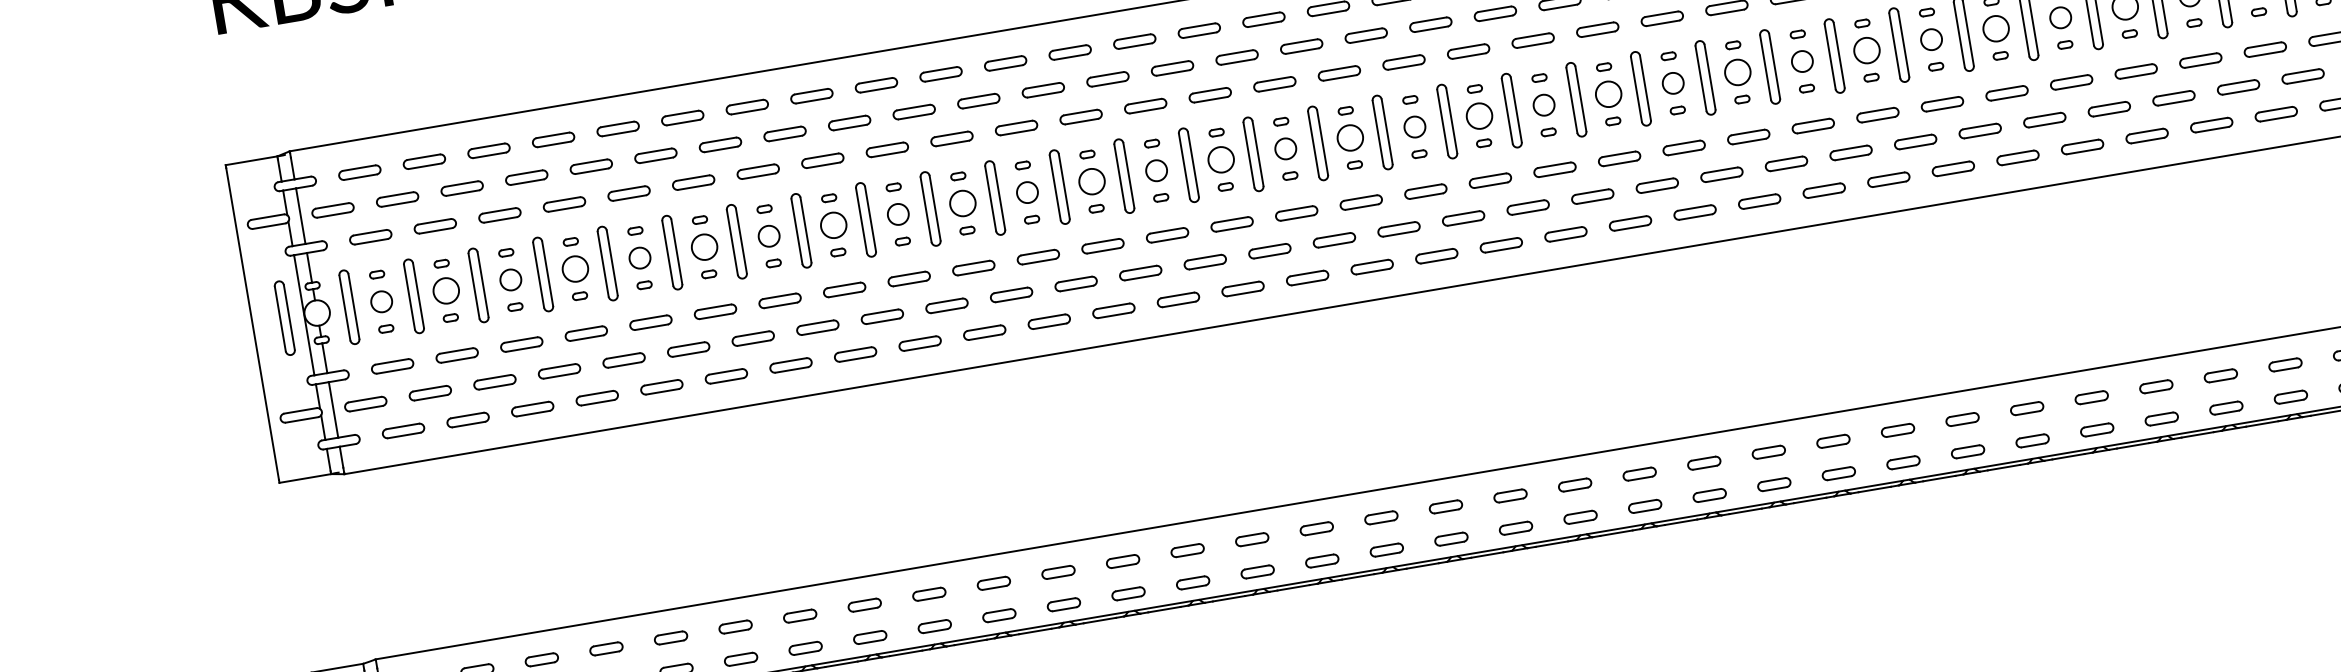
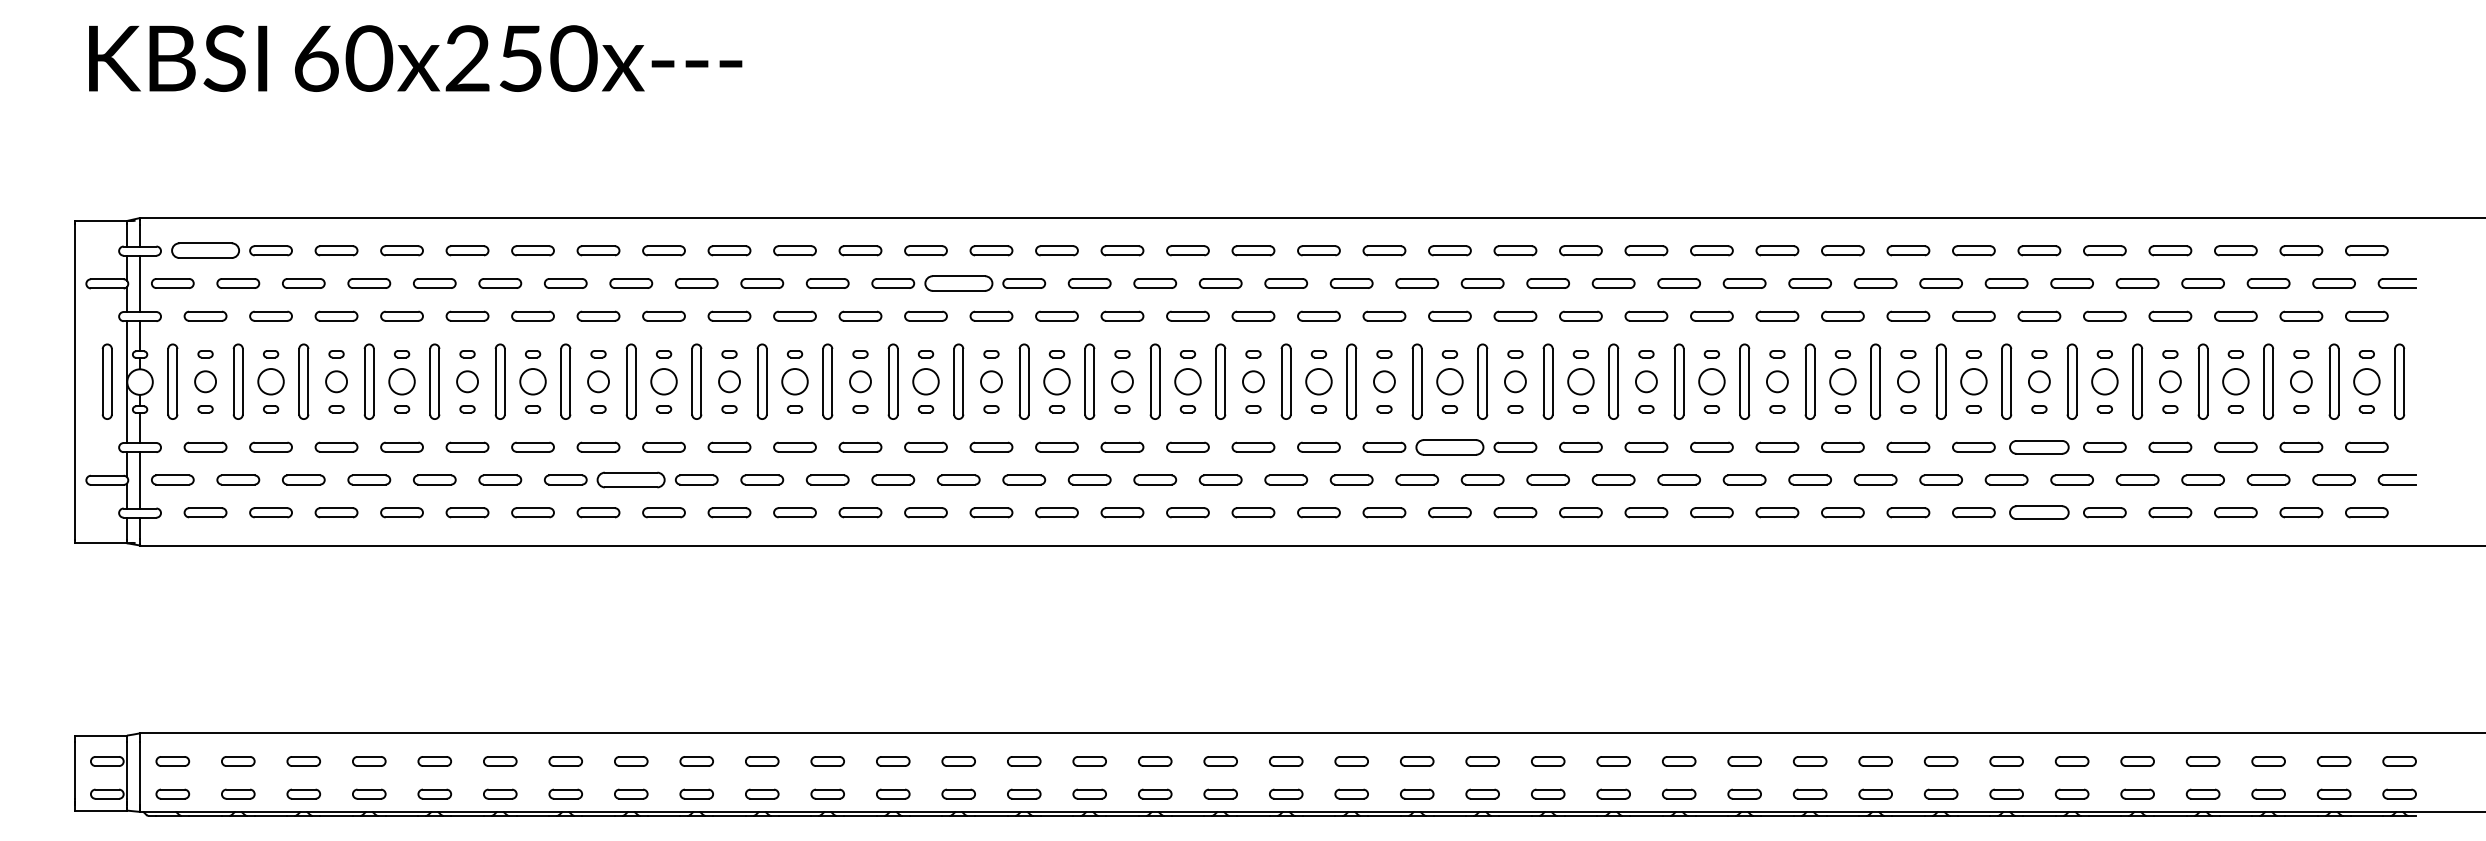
part: (2200, 59) -> (2039, 446), size x1.4
part: (1107, 79) -> (958, 283), size x1.6
part: (2211, 124) -> (2039, 512), size x1.4
part: (1619, 158) -> (1449, 446), size x1.6
part: (359, 172) -> (205, 250), size x1.6
part: (817, 327) -> (631, 479), size x1.6

